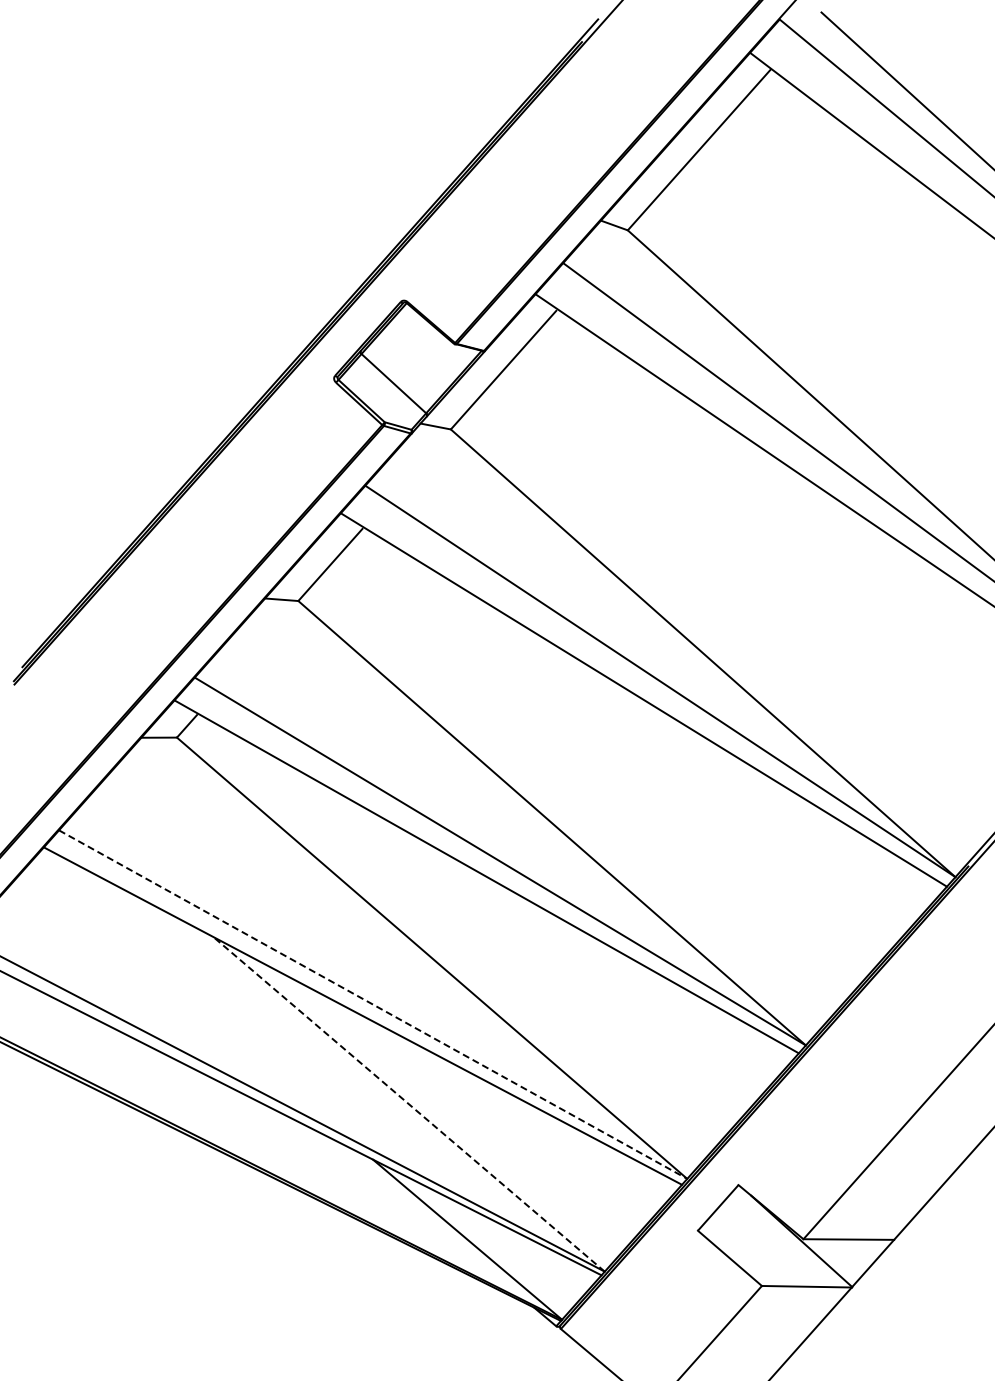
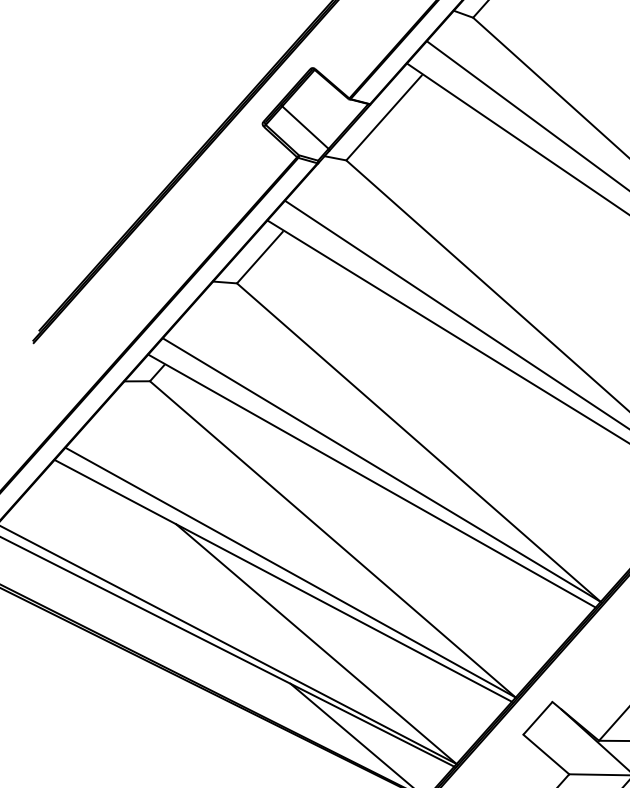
line: (373, 1004) -> (290, 572), dashed -> solid
line: (409, 1104) -> (316, 644), dashed -> solid

